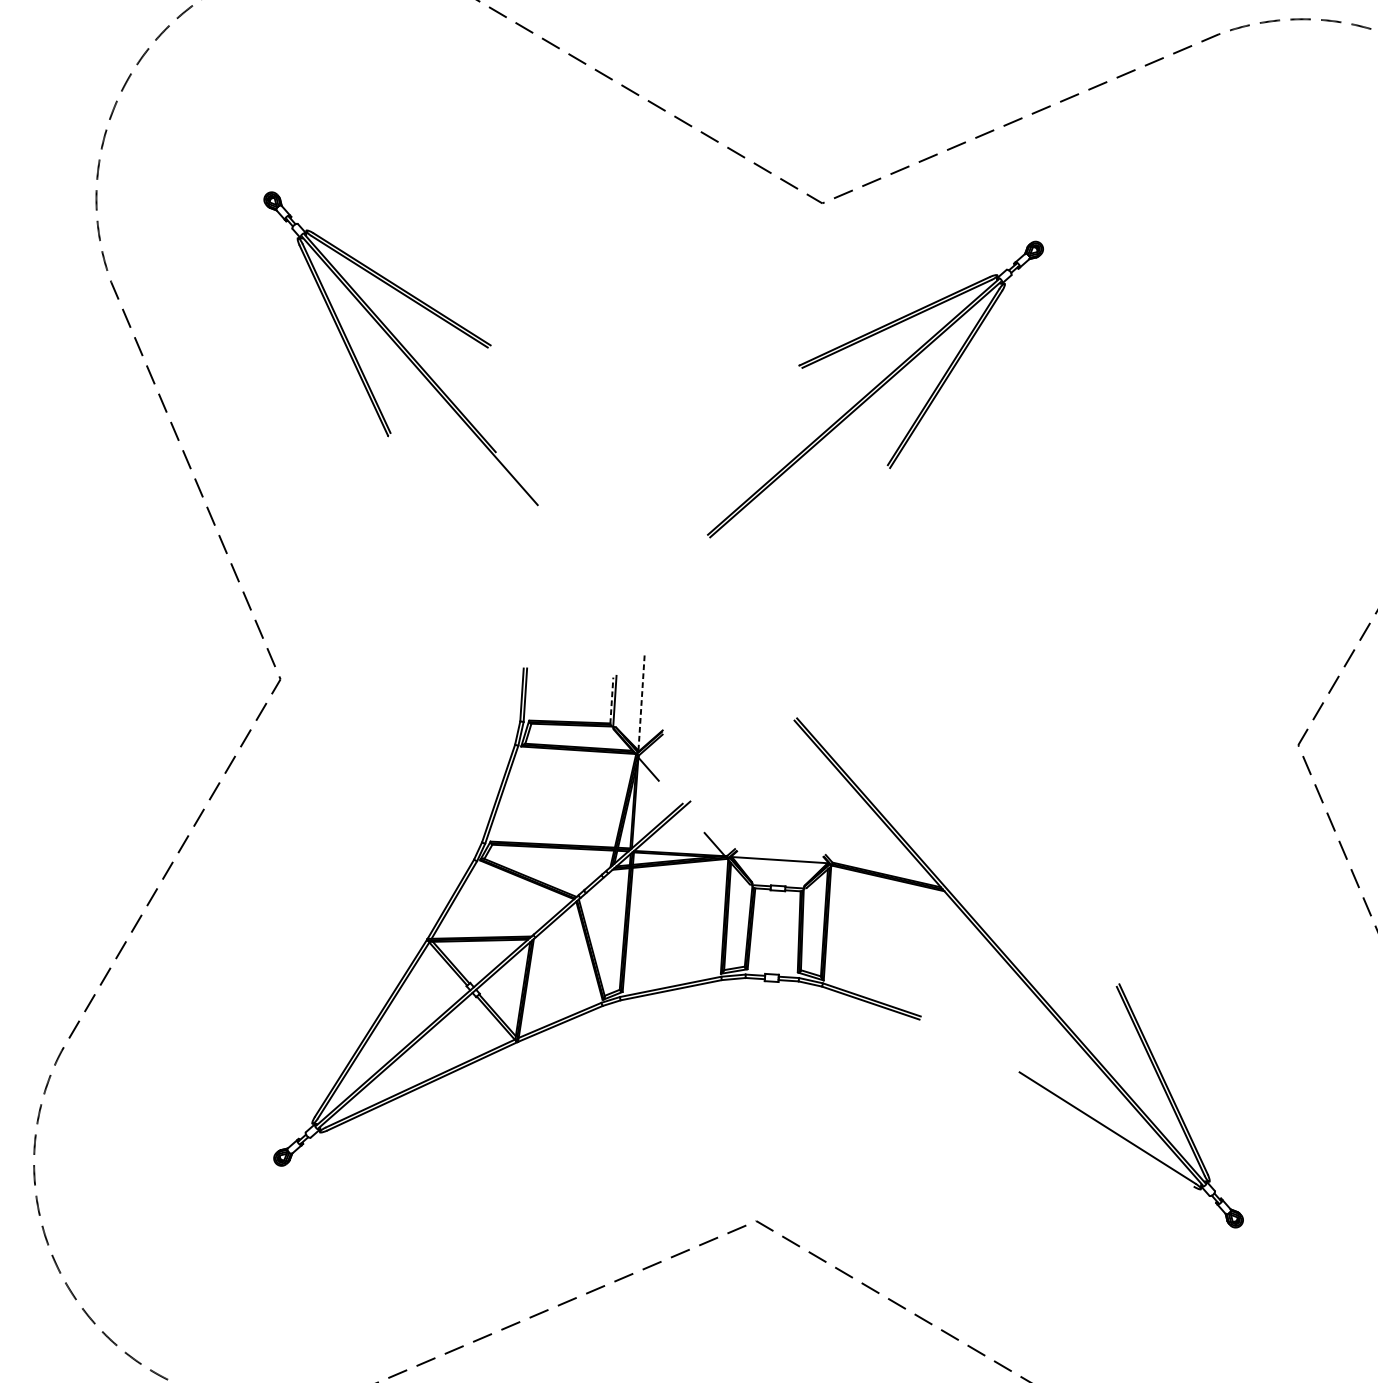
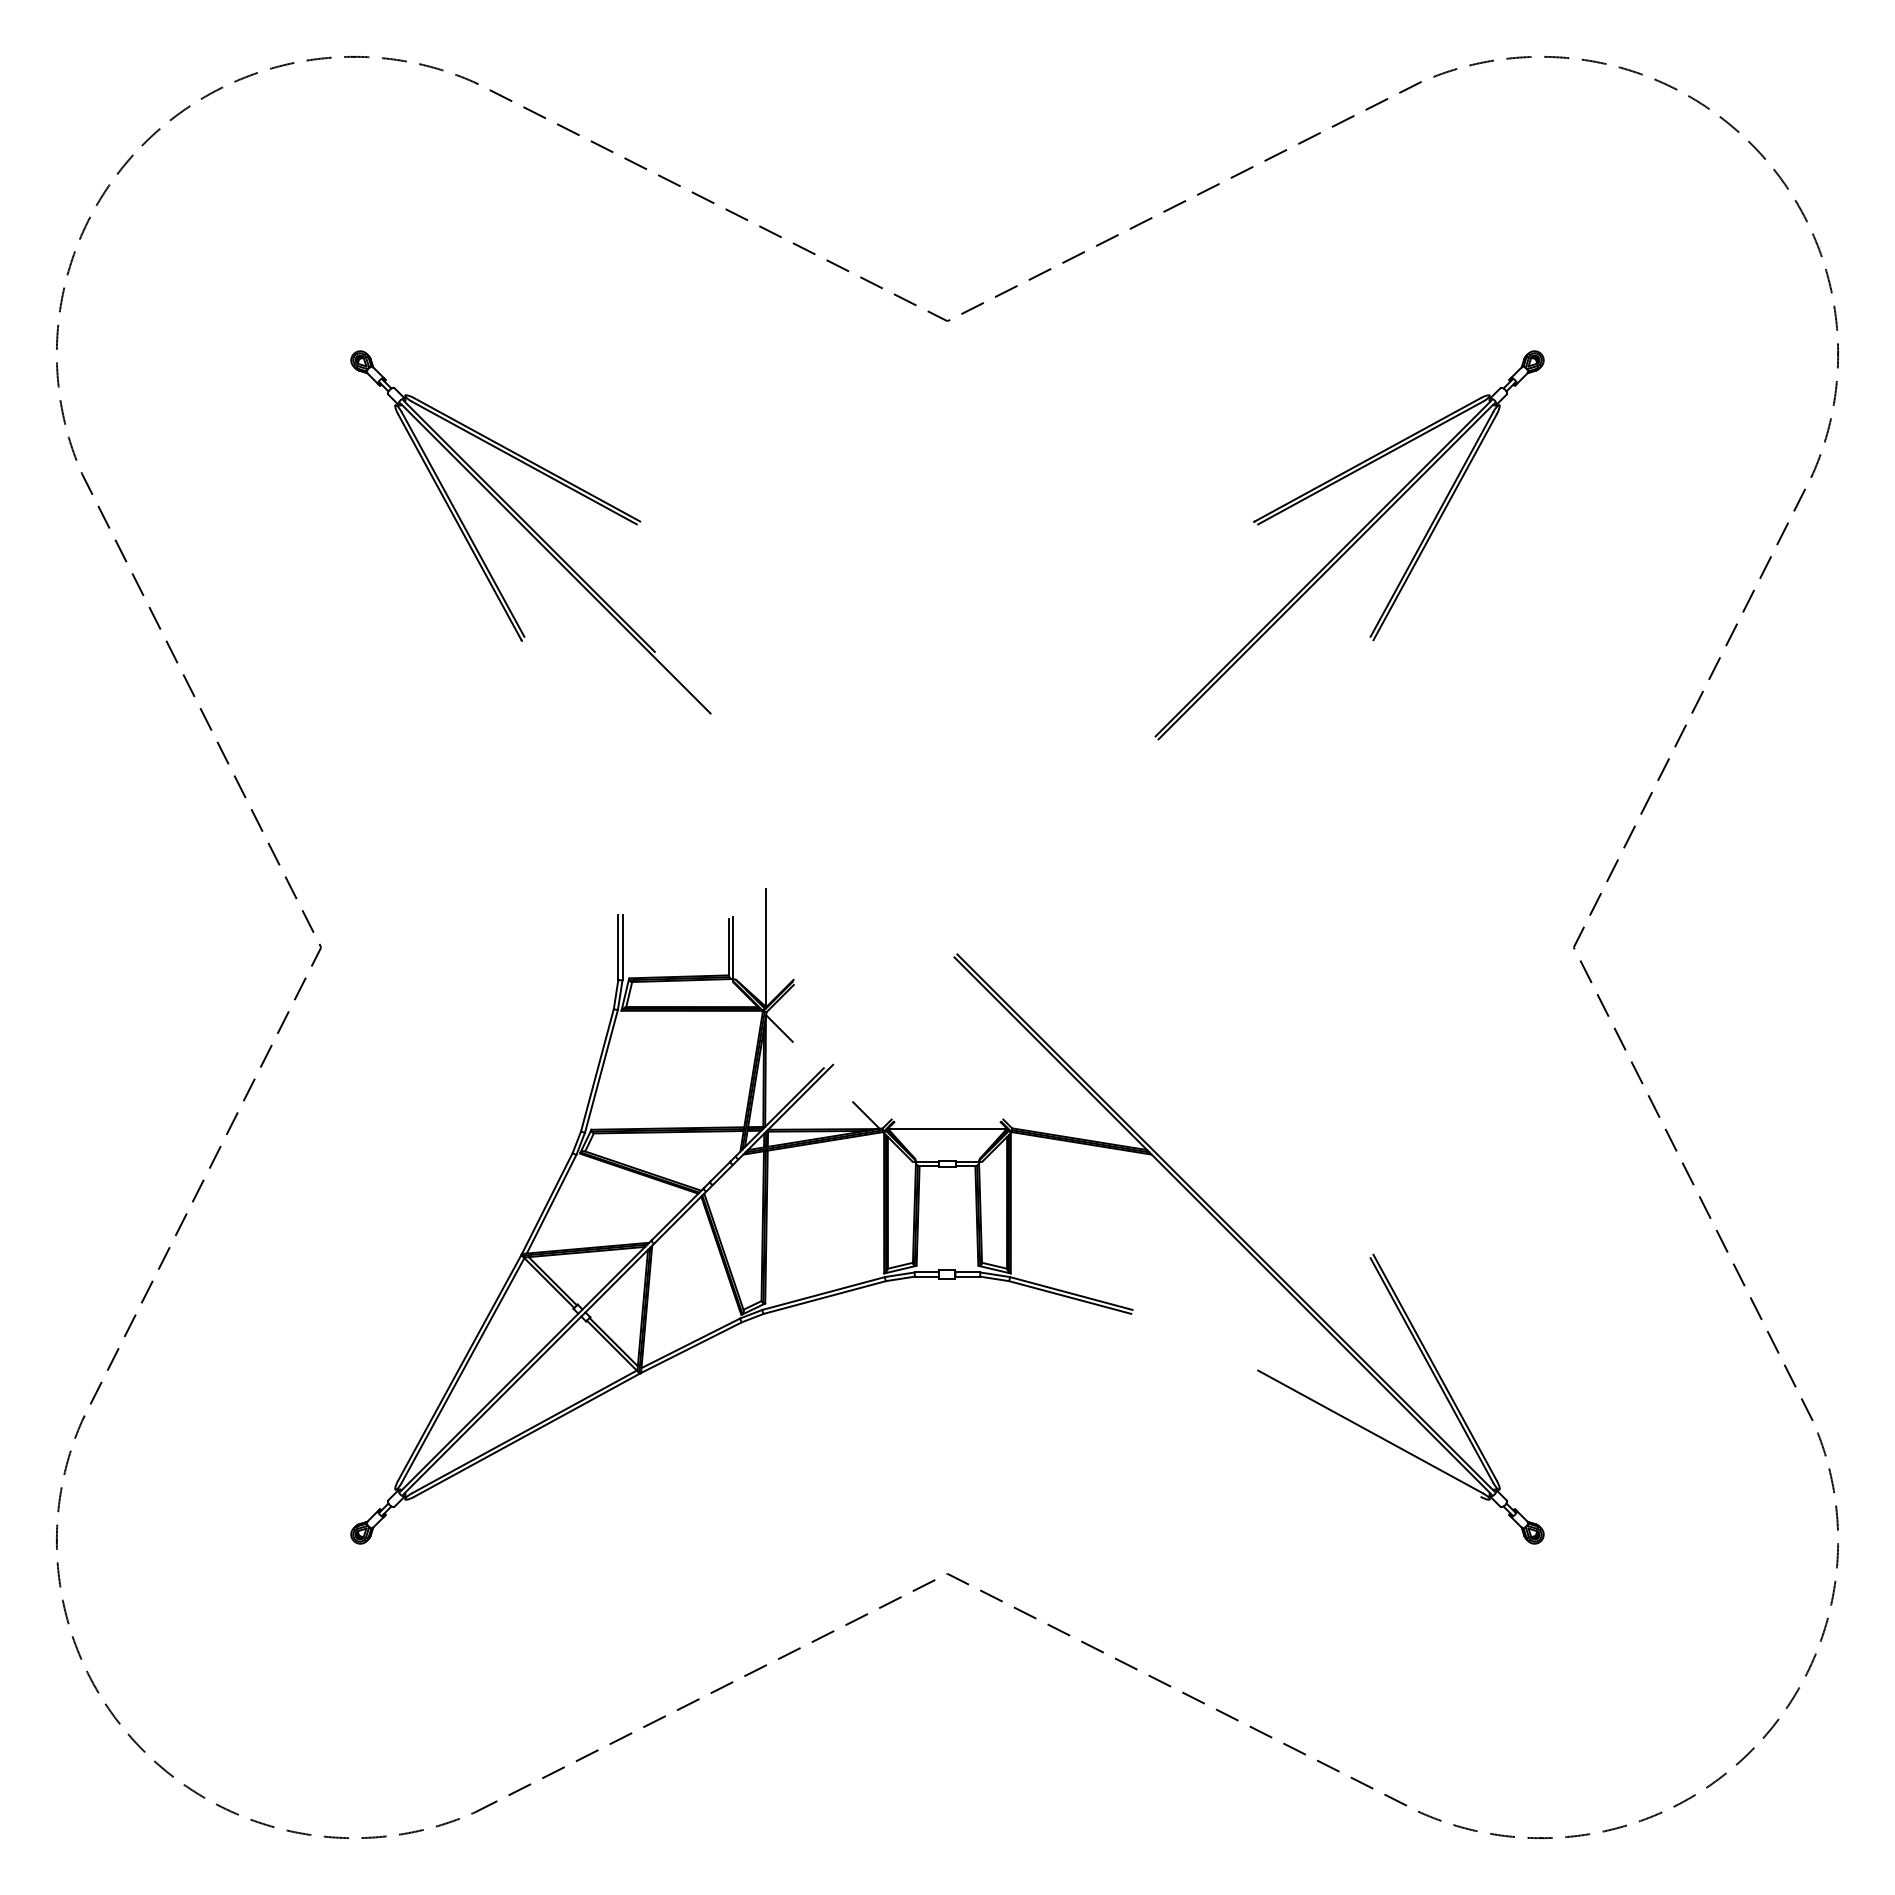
part: (400, 348) -> (530, 532), moved
part: (875, 389) -> (1349, 545), moved
line: (611, 700) -> (728, 947), dashed -> solid
line: (641, 702) -> (765, 947), dashed -> solid

